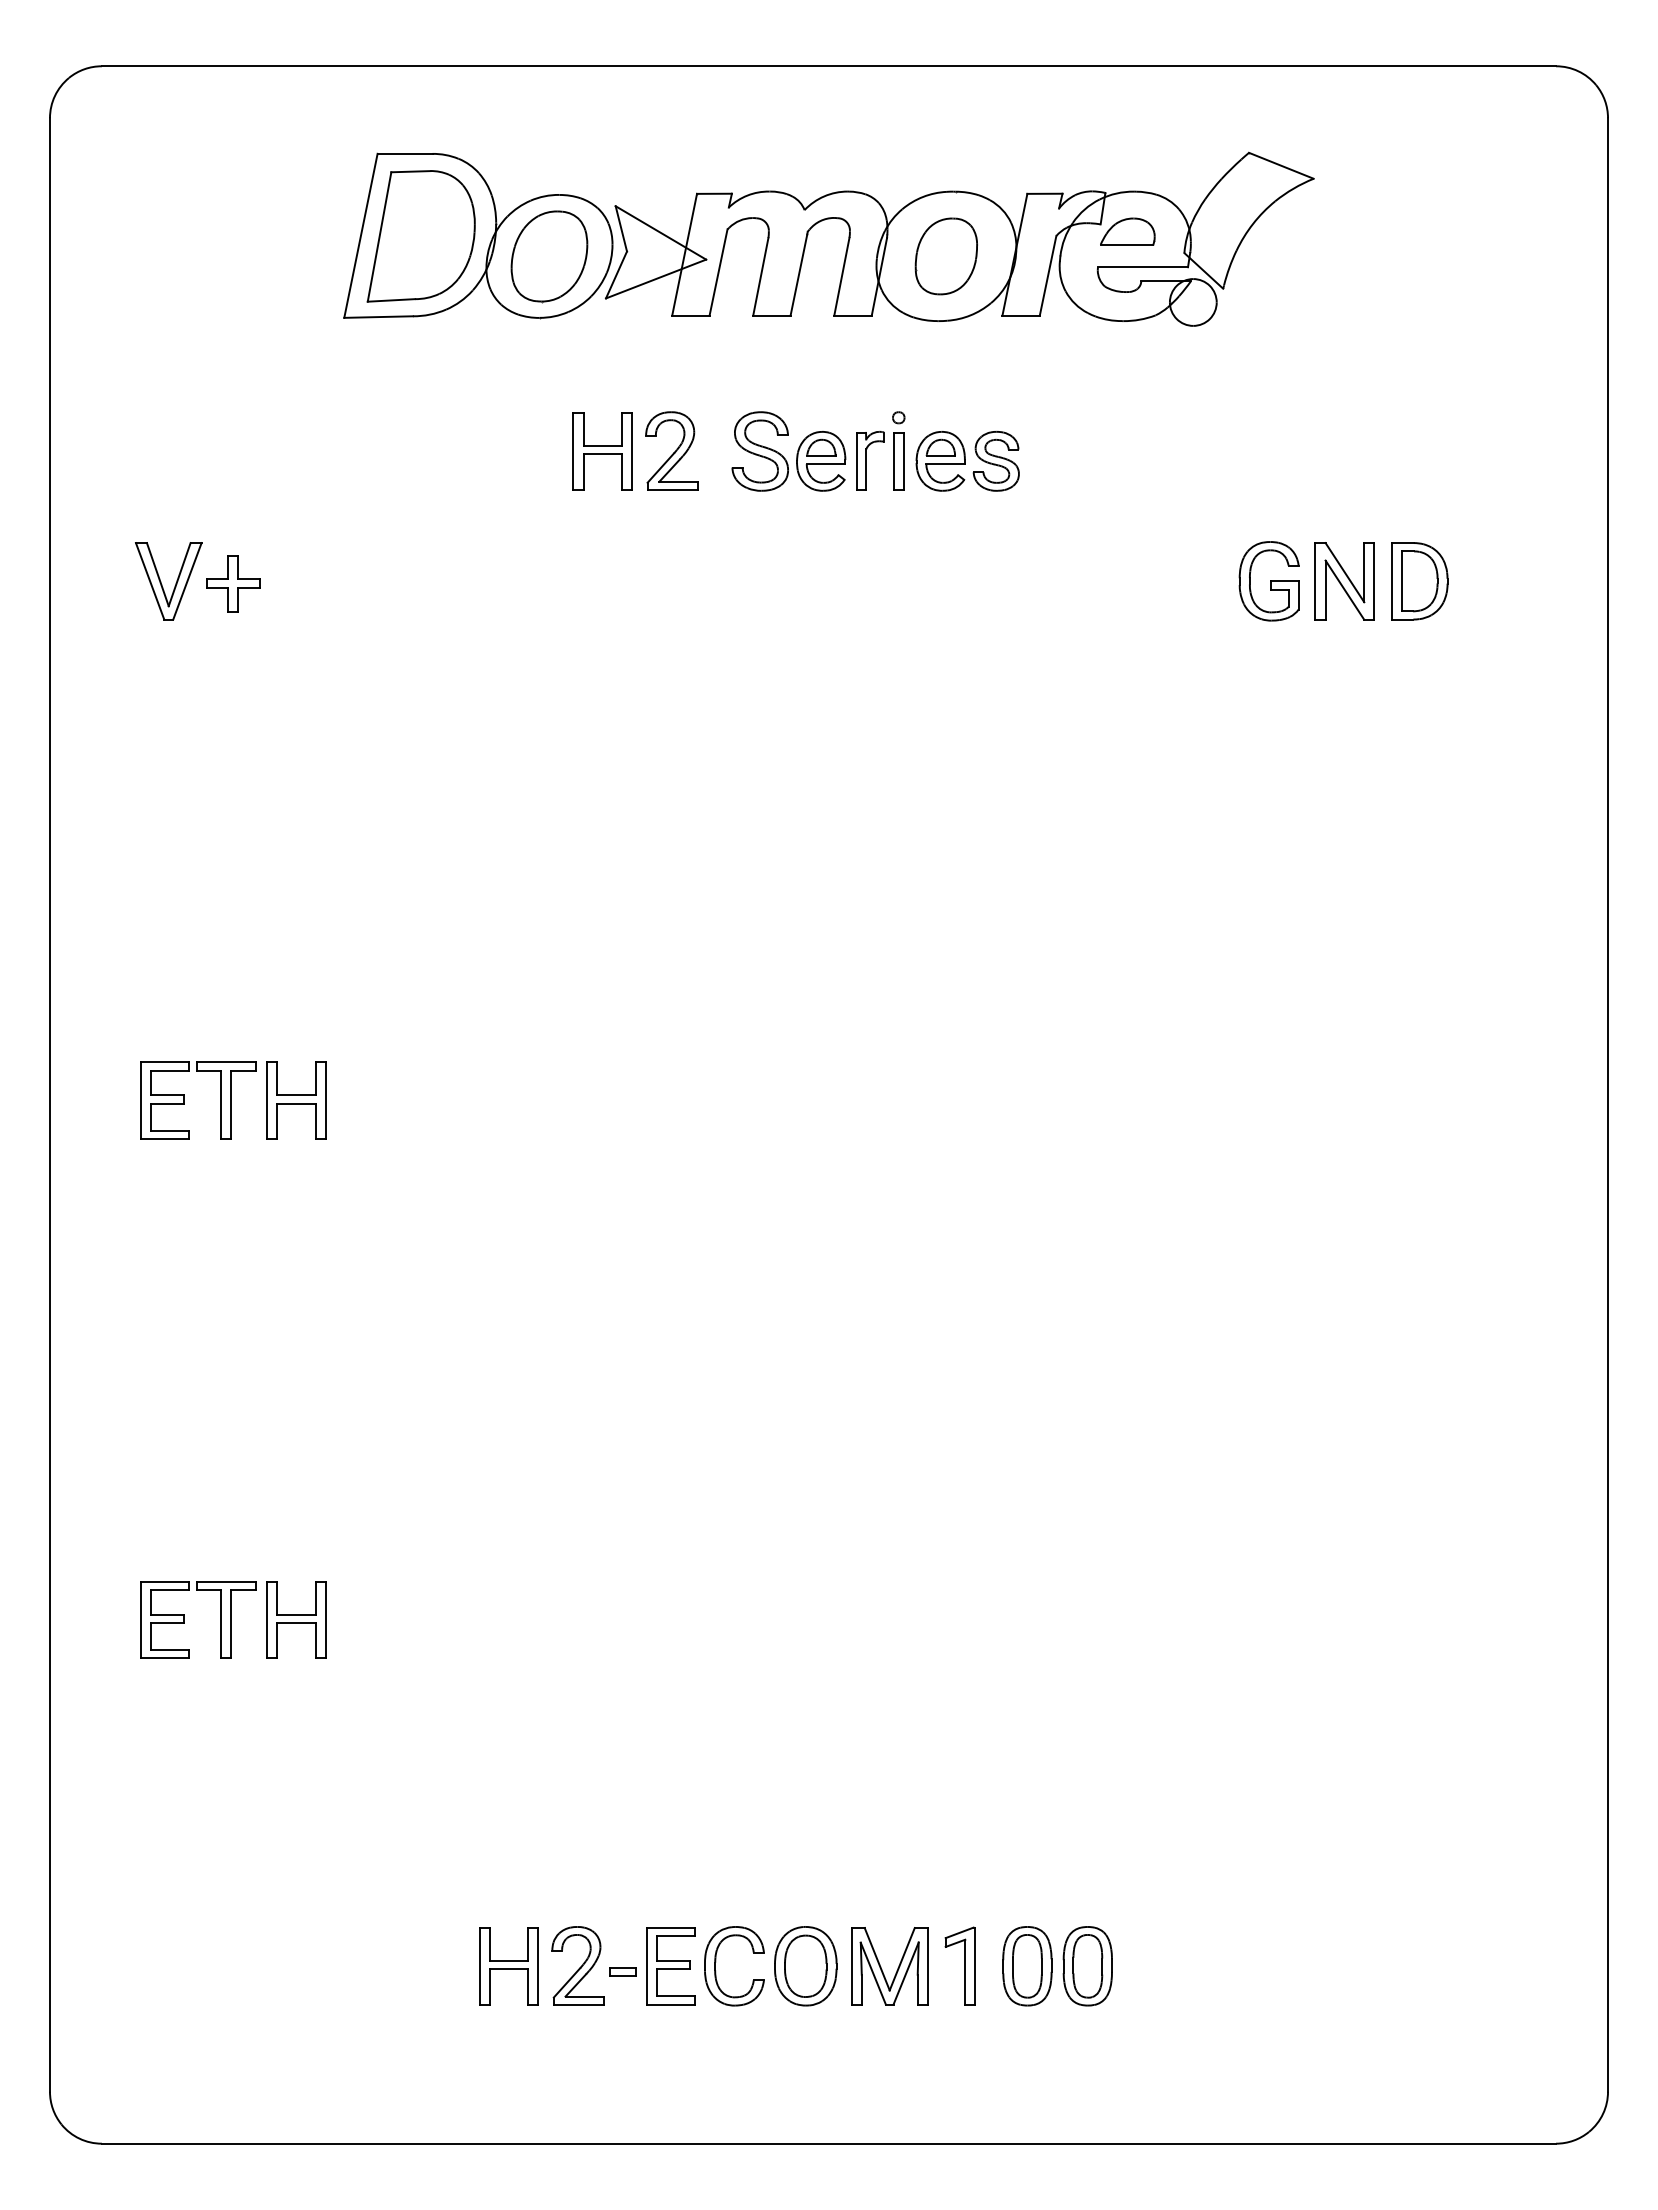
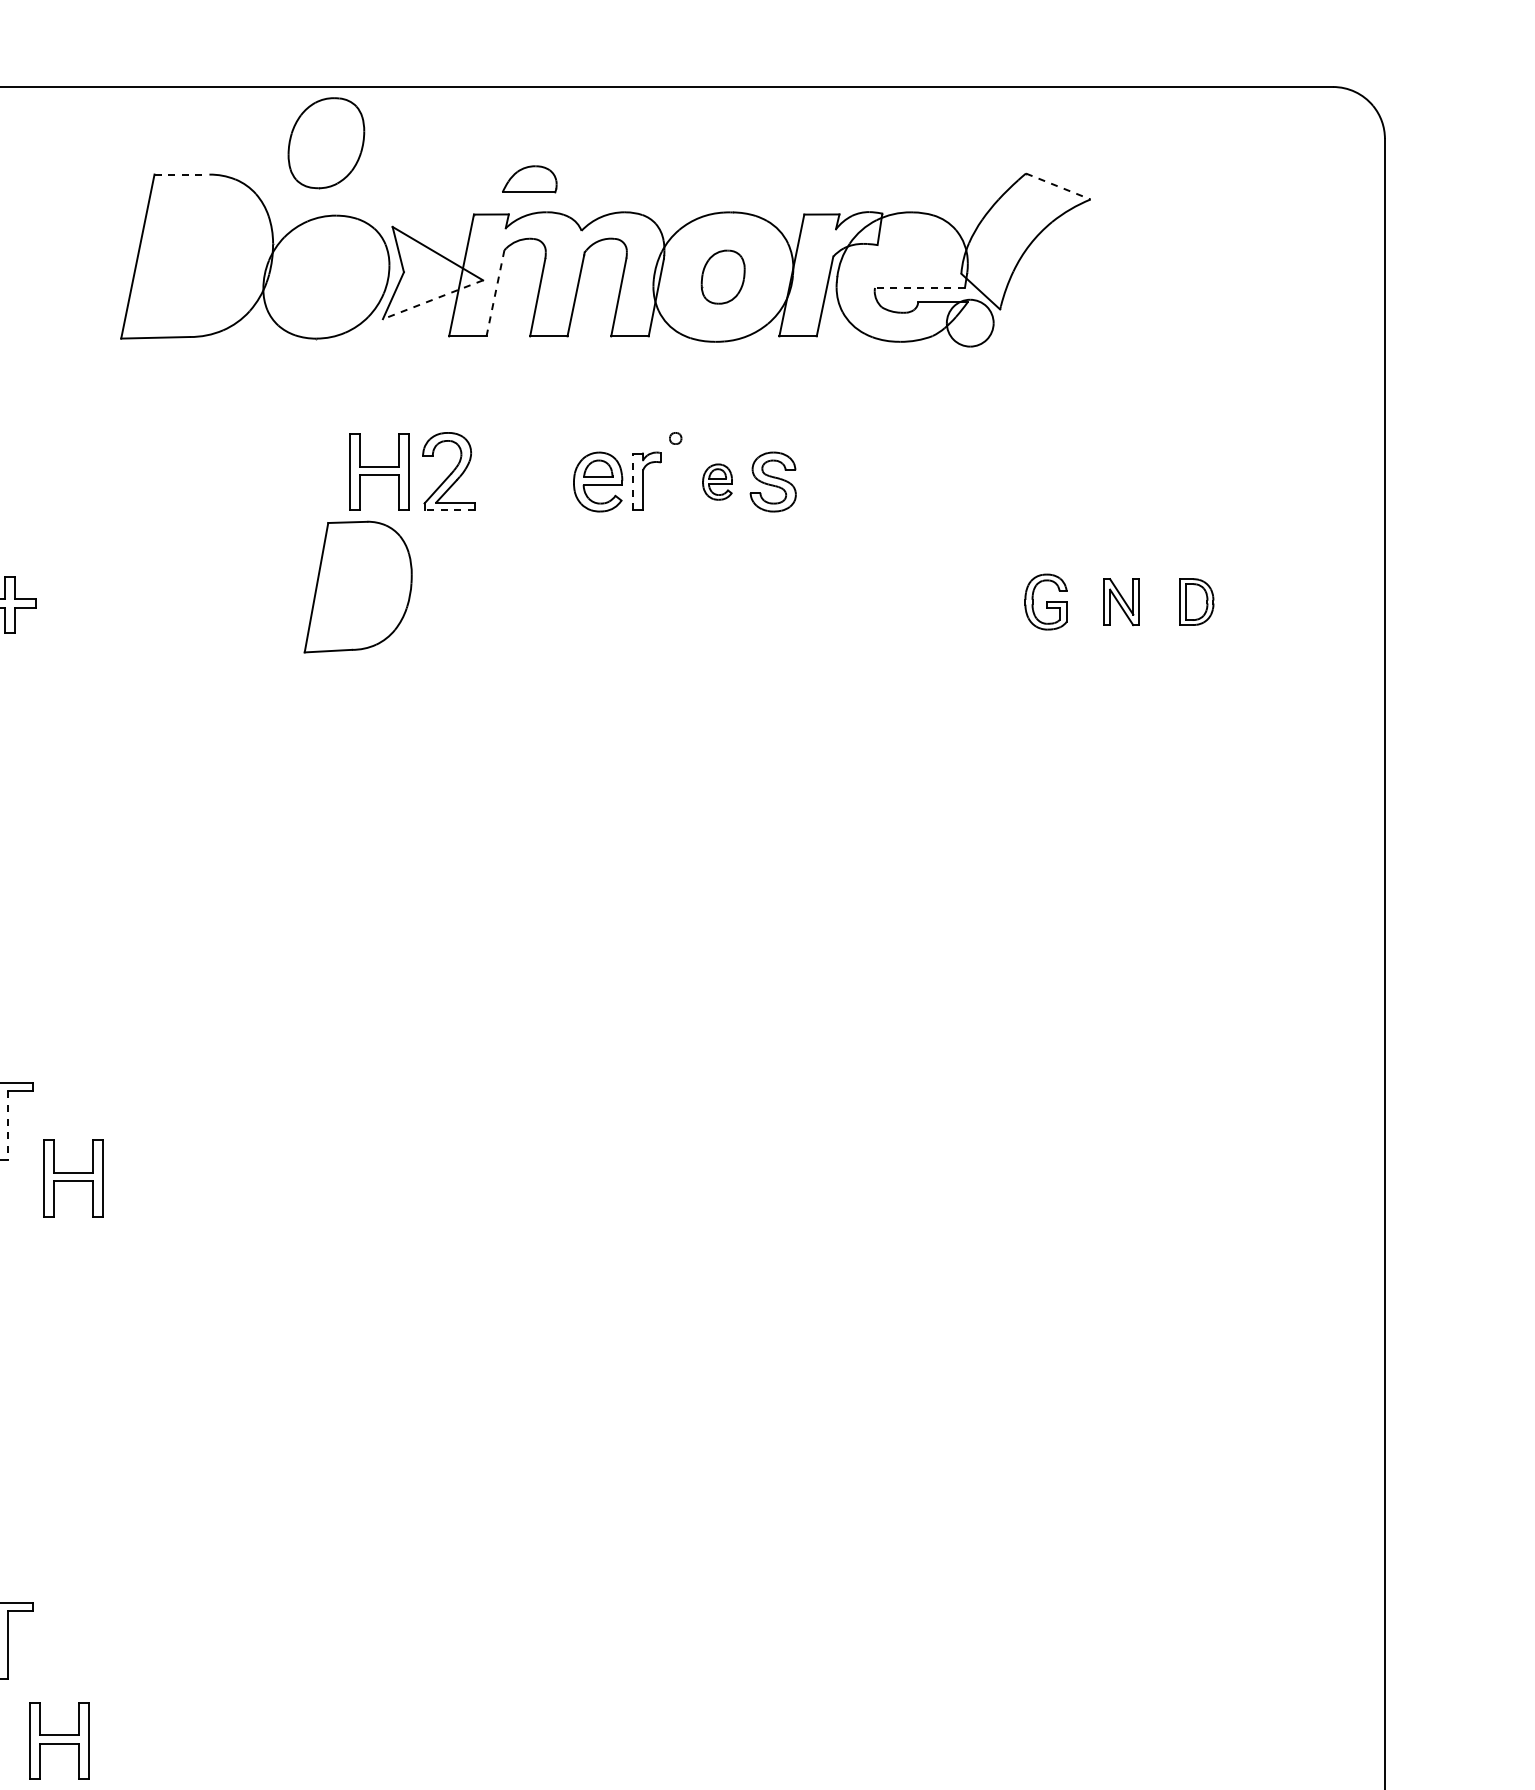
line: (405, 153) -> (182, 174), solid -> dashed
line: (1281, 165) -> (1058, 186), solid -> dashed
part: (1127, 231) -> (529, 179), moved
part: (420, 236) -> (357, 587), moved
part: (549, 256) -> (326, 143), moved
part: (945, 256) -> (722, 277), size x0.7
line: (1143, 267) -> (920, 288), solid -> dashed
line: (718, 273) -> (495, 294), solid -> dashed
line: (656, 279) -> (433, 300), solid -> dashed
part: (759, 451) -> (536, 472), removed
line: (856, 460) -> (633, 481), solid -> dashed
part: (898, 461) -> (675, 482), removed
part: (940, 461) -> (717, 482), size x0.6
line: (672, 489) -> (449, 510), solid -> dashed
part: (1268, 581) -> (1045, 602), size x0.7
part: (1344, 581) -> (1121, 602), size x0.6
part: (1419, 581) -> (1196, 602), size x0.6
part: (296, 1100) -> (73, 1178), moved
line: (231, 1105) -> (8, 1126), solid -> dashed
part: (296, 1619) -> (59, 1740), moved

